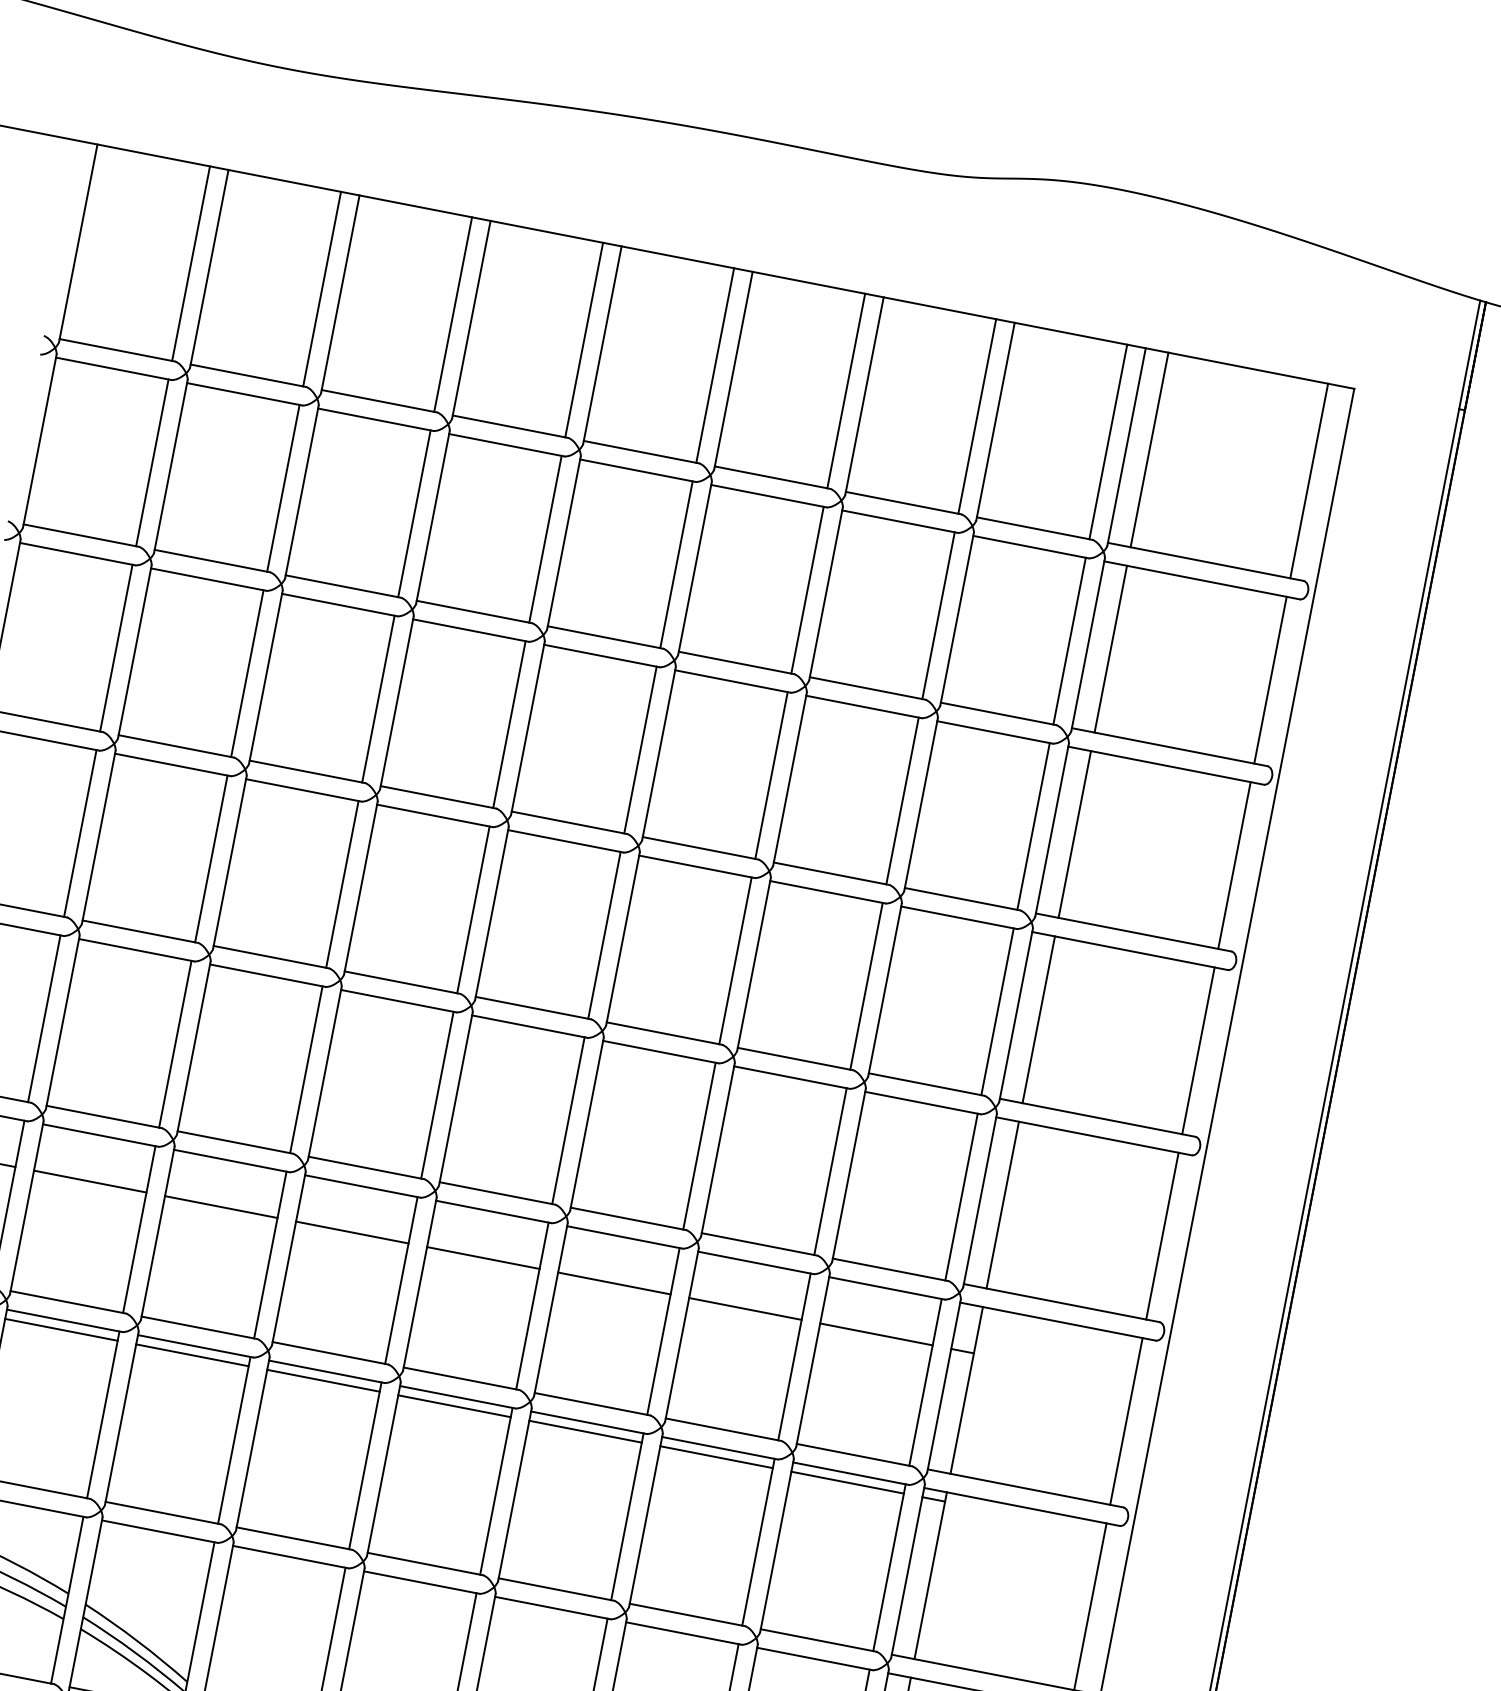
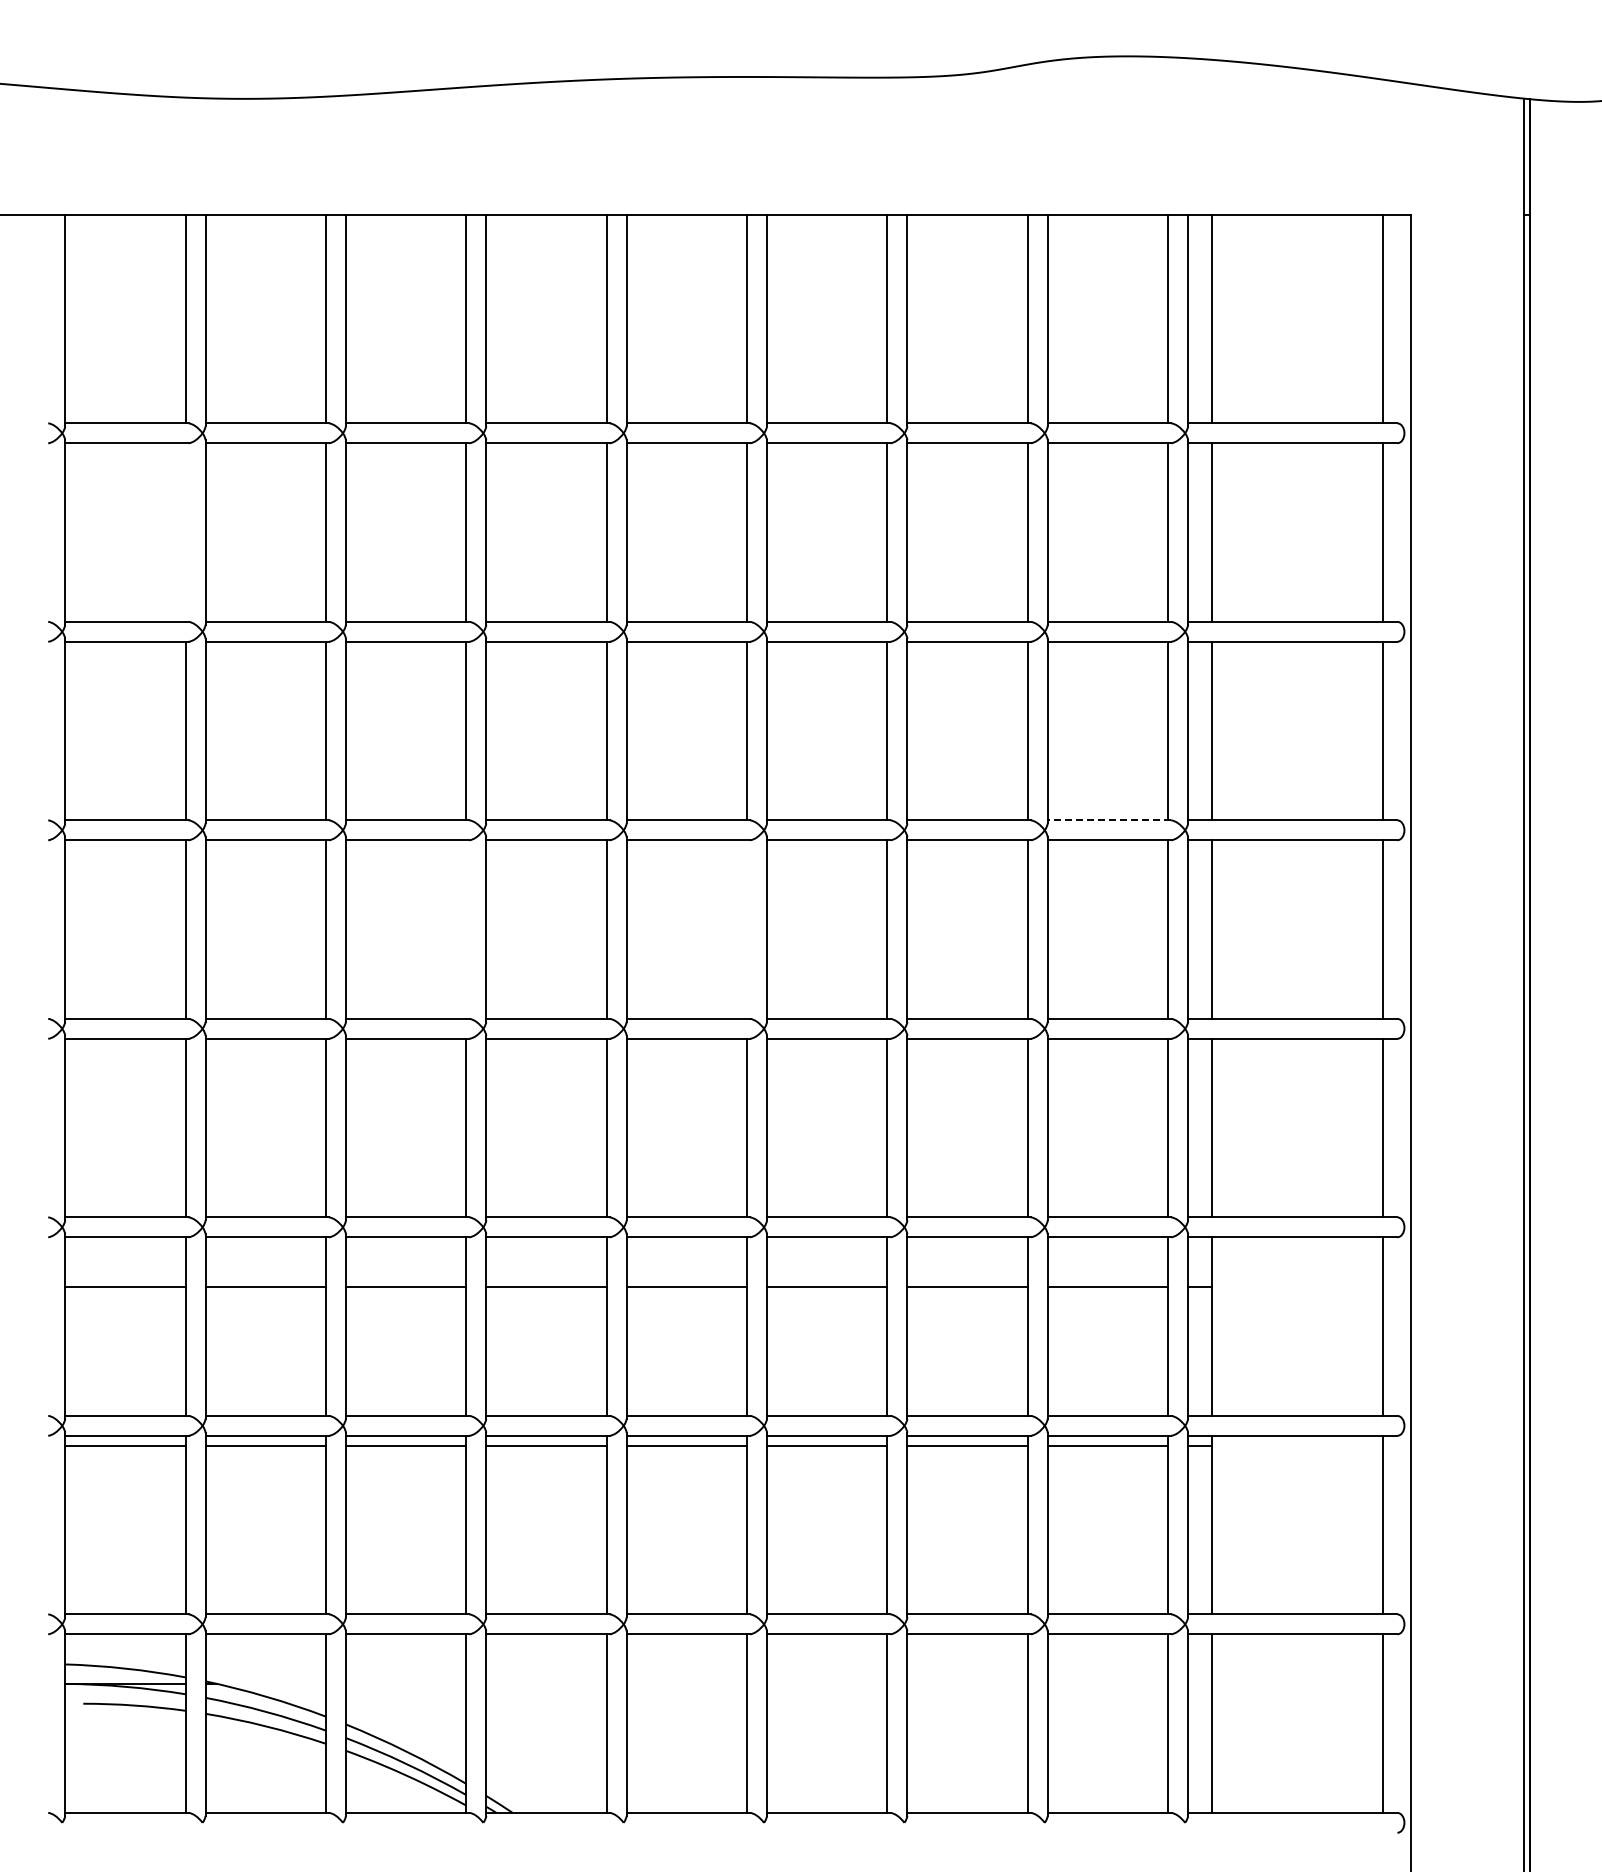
line: (152, 462) -> (185, 532), removed
line: (342, 884) -> (466, 929), removed
line: (962, 899) -> (1109, 820), solid -> dashed
line: (604, 935) -> (747, 929), removed

